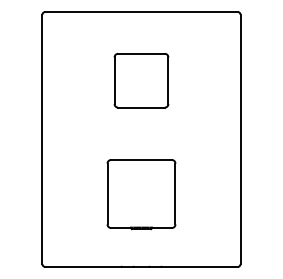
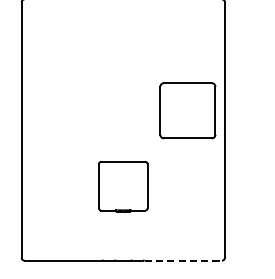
part: (141, 80) -> (187, 110), moved
part: (141, 194) -> (123, 186), size x0.7
line: (200, 266) -> (183, 260), solid -> dashed

